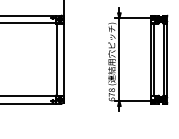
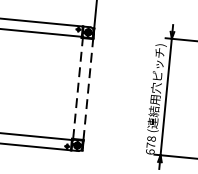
line: (56, 59) -> (77, 88), solid -> dashed
line: (63, 59) -> (87, 89), solid -> dashed

